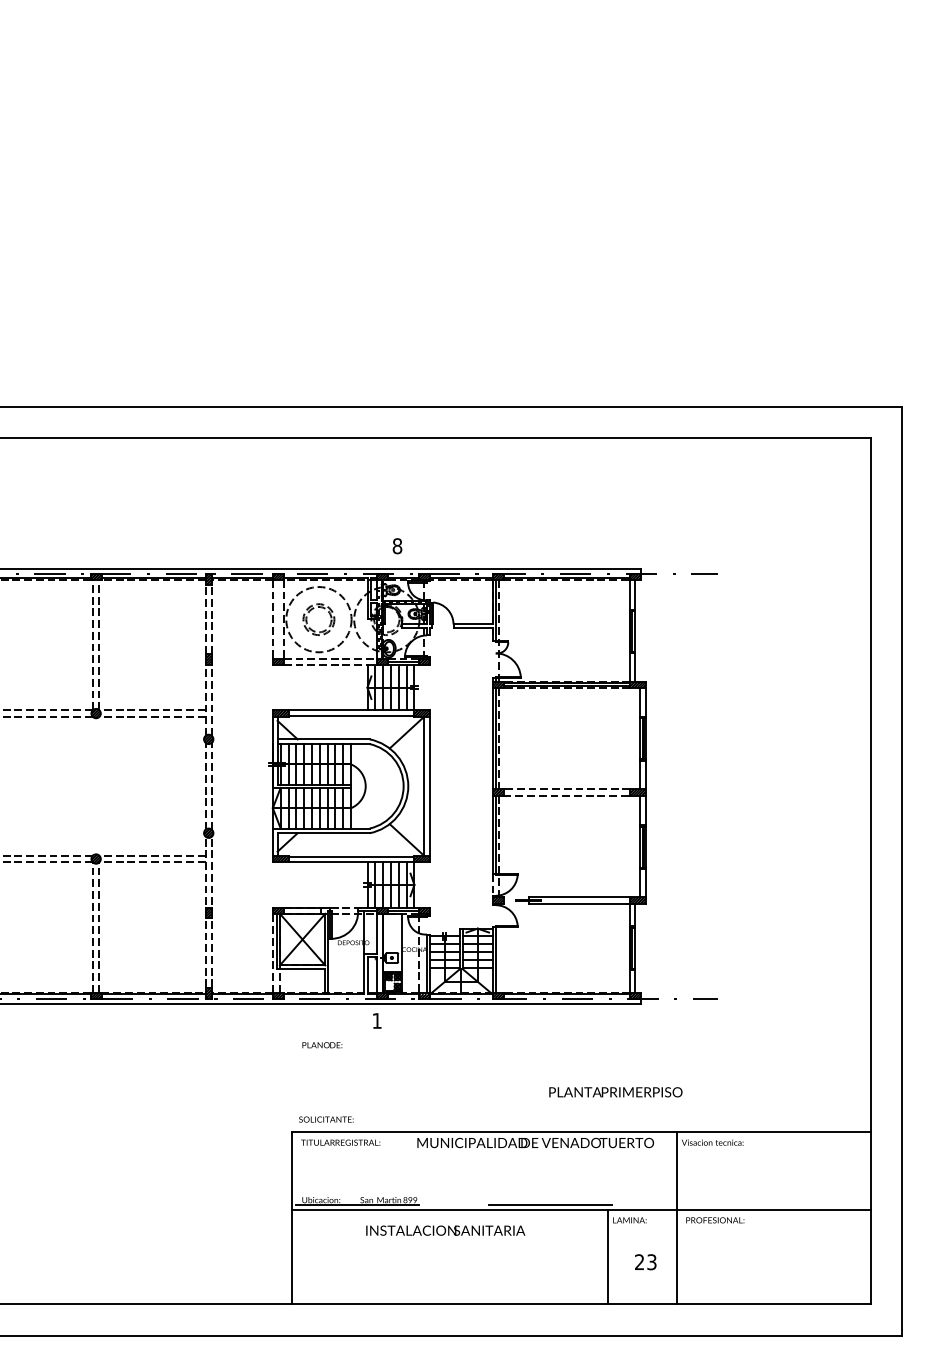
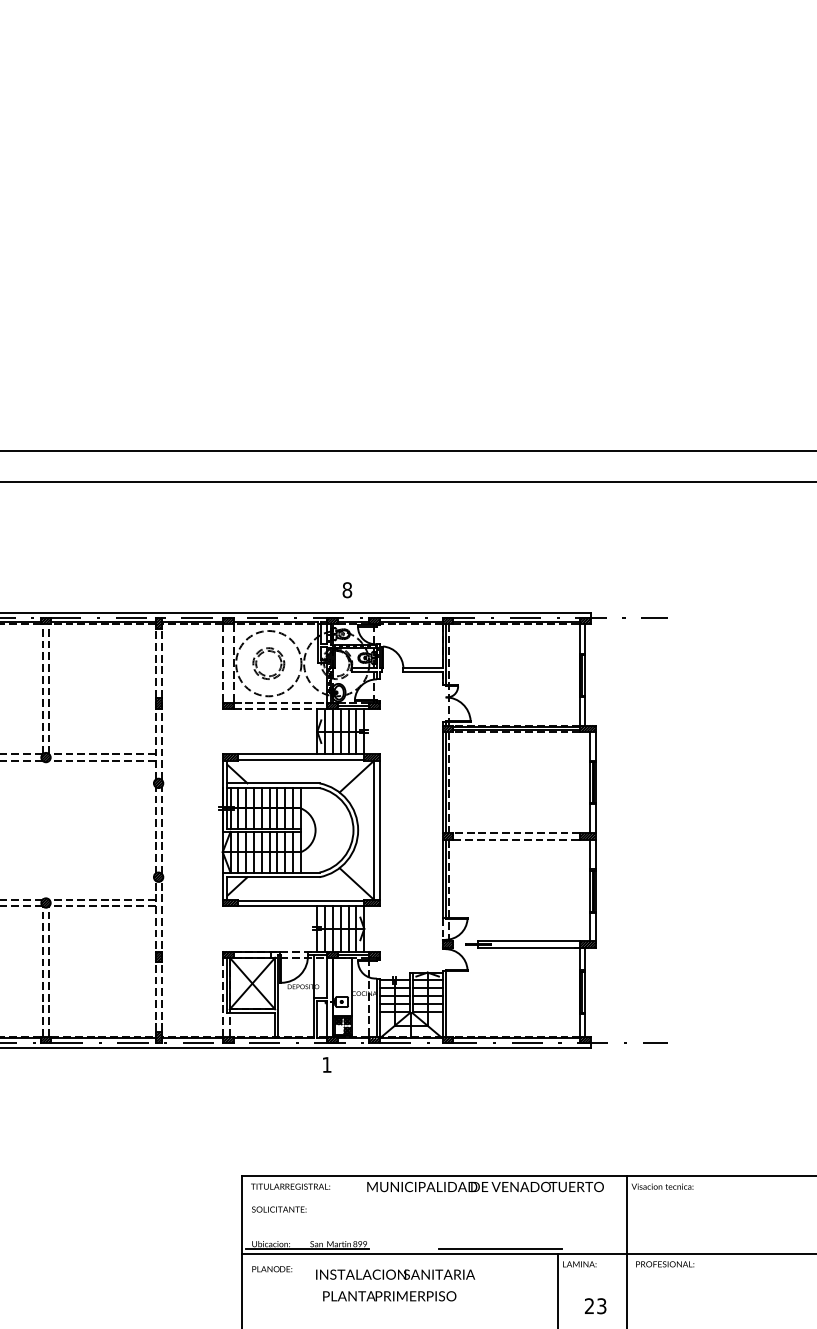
text: (322, 1045) -> (272, 1269), moved
text: (615, 1092) -> (389, 1296), moved
text: (326, 1119) -> (279, 1209), moved

